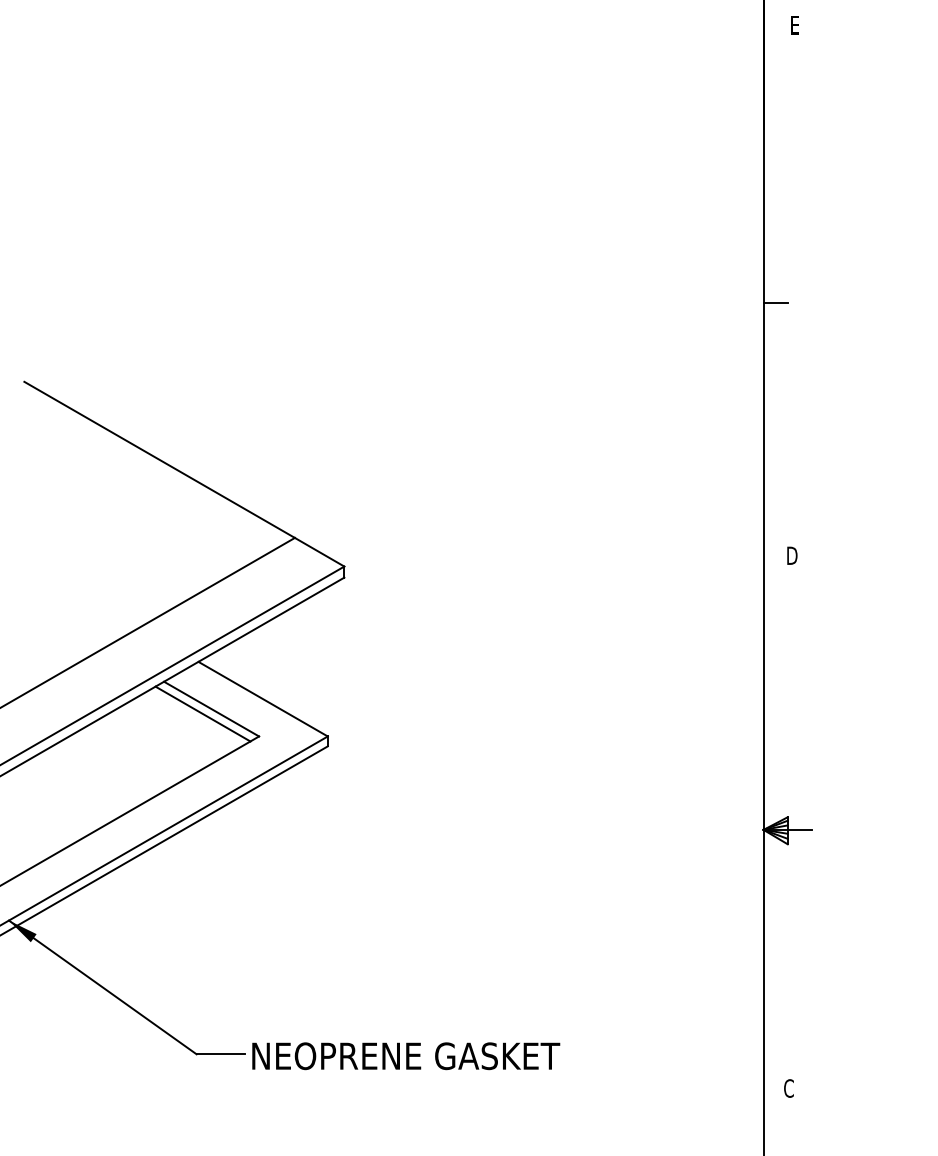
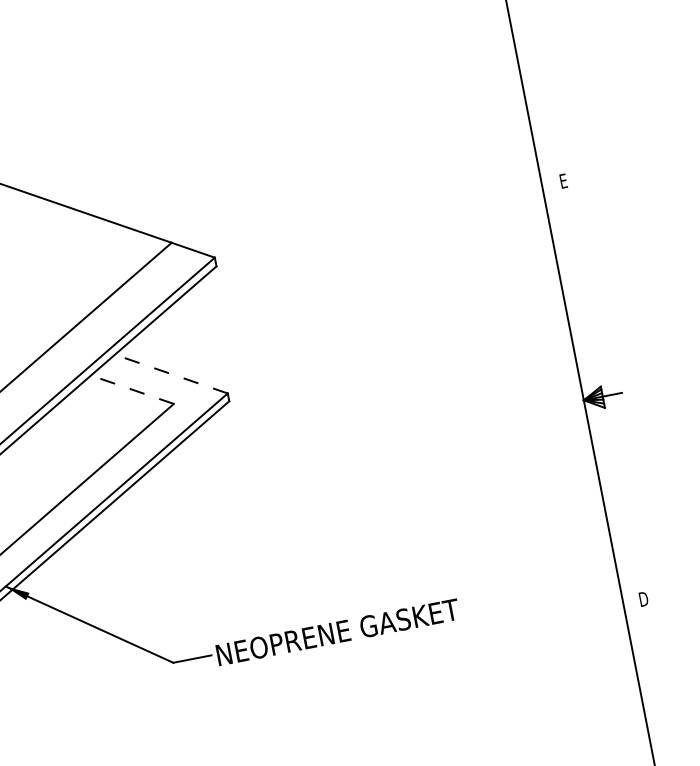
text: (792, 555) -> (564, 180), D -> E
line: (263, 699) -> (171, 374), solid -> dashed
line: (211, 709) -> (132, 390), solid -> dashed
line: (202, 713) -> (126, 394), removed
text: (789, 1088) -> (643, 599), C -> D

